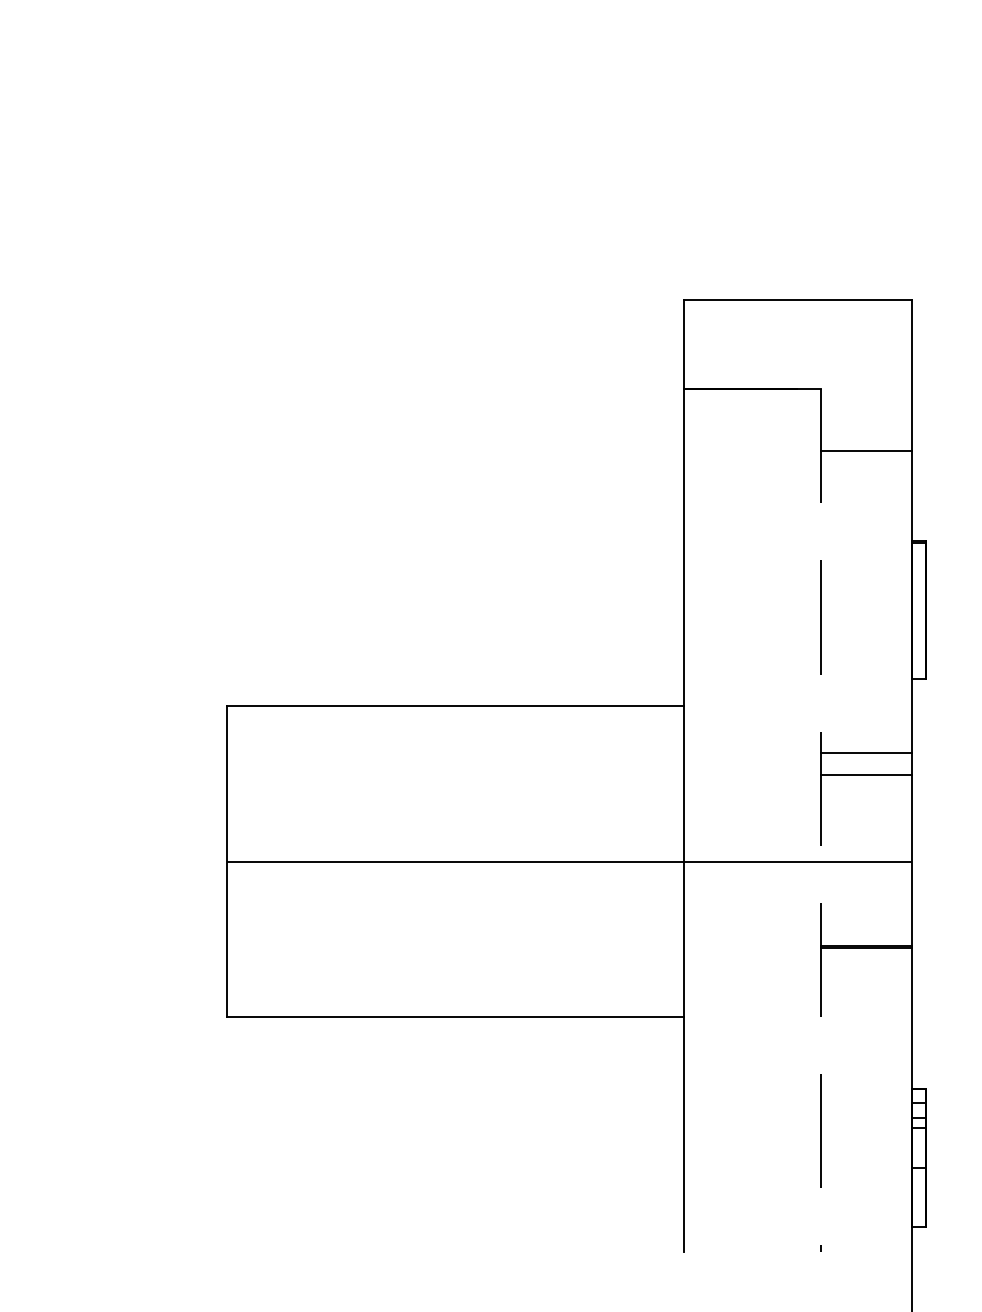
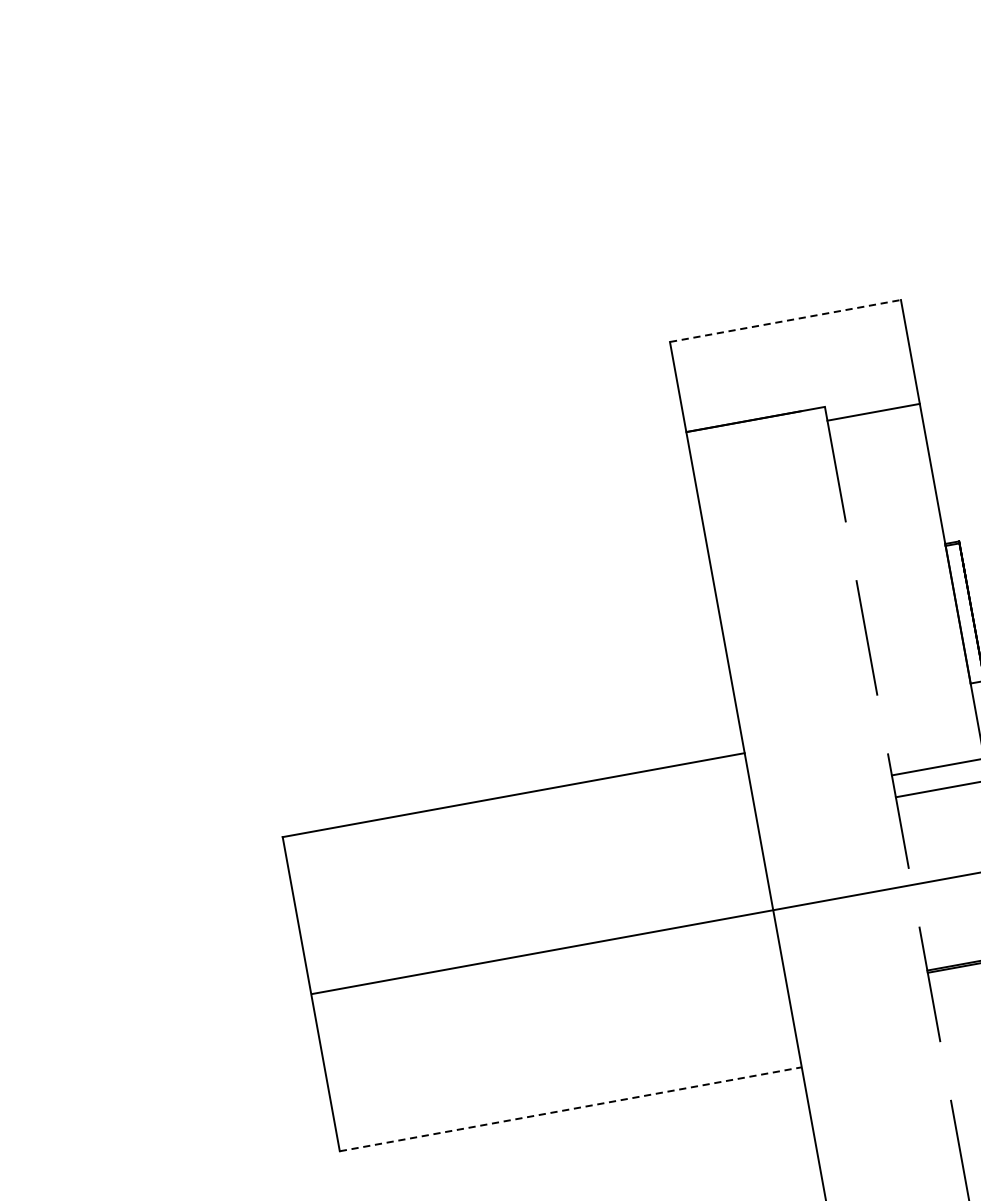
line: (798, 300) -> (785, 321), solid -> dashed
line: (866, 450) -> (873, 412), moved
line: (456, 1016) -> (571, 1108), solid -> dashed

